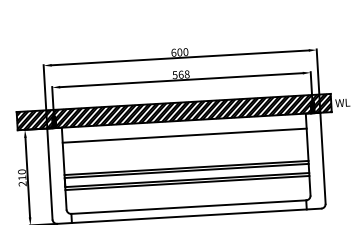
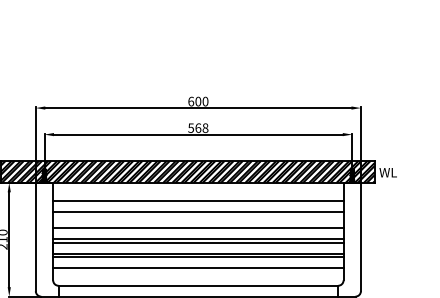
line: (185, 144) -> (198, 211), added
line: (186, 159) -> (198, 228), added
line: (188, 191) -> (198, 267), added

